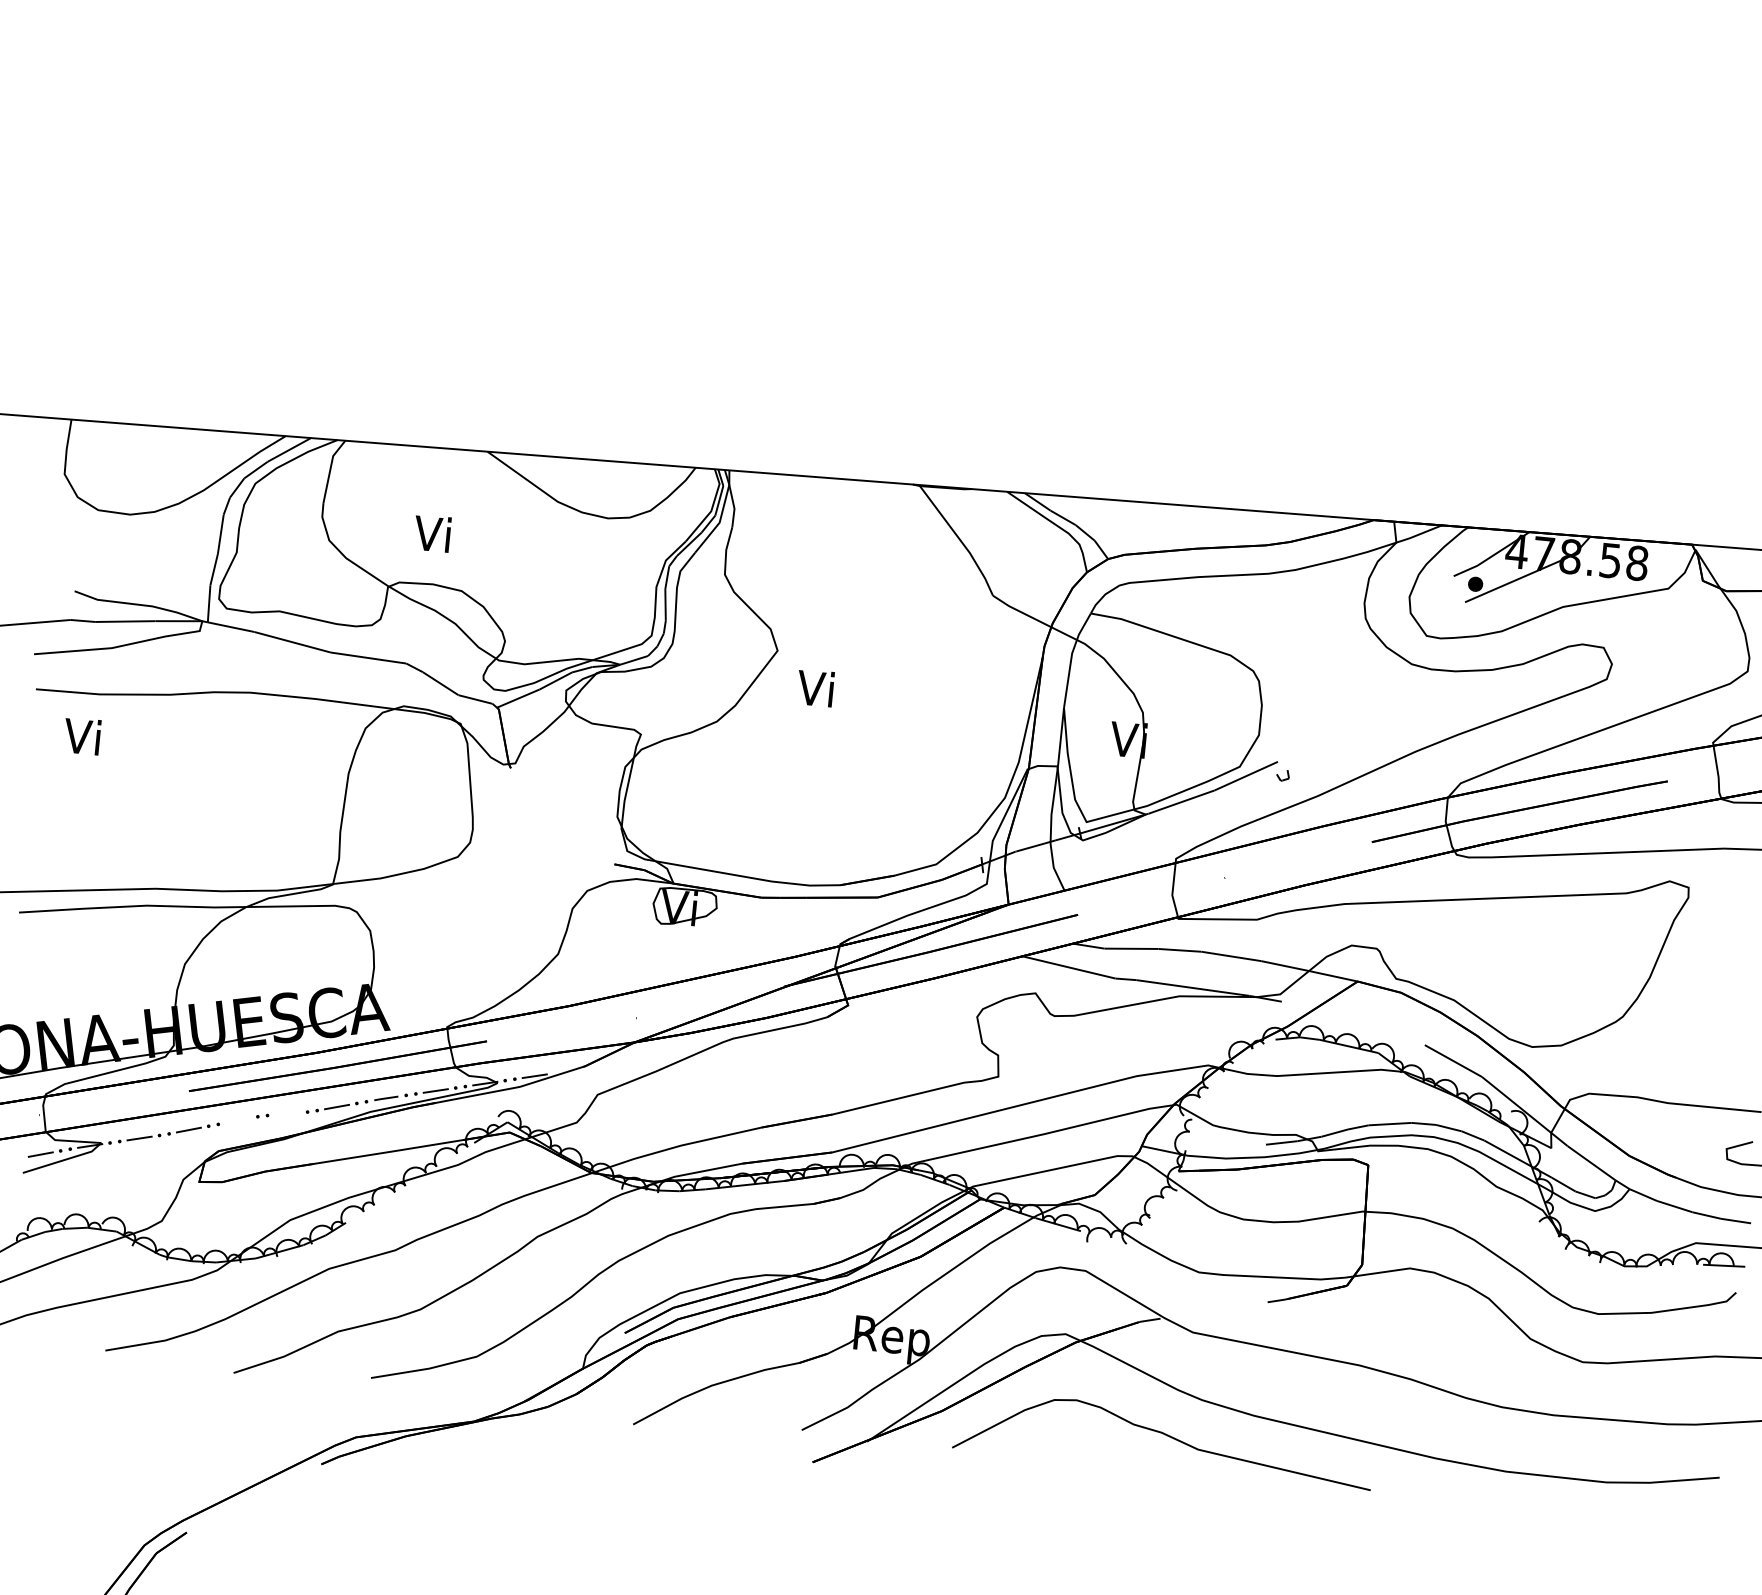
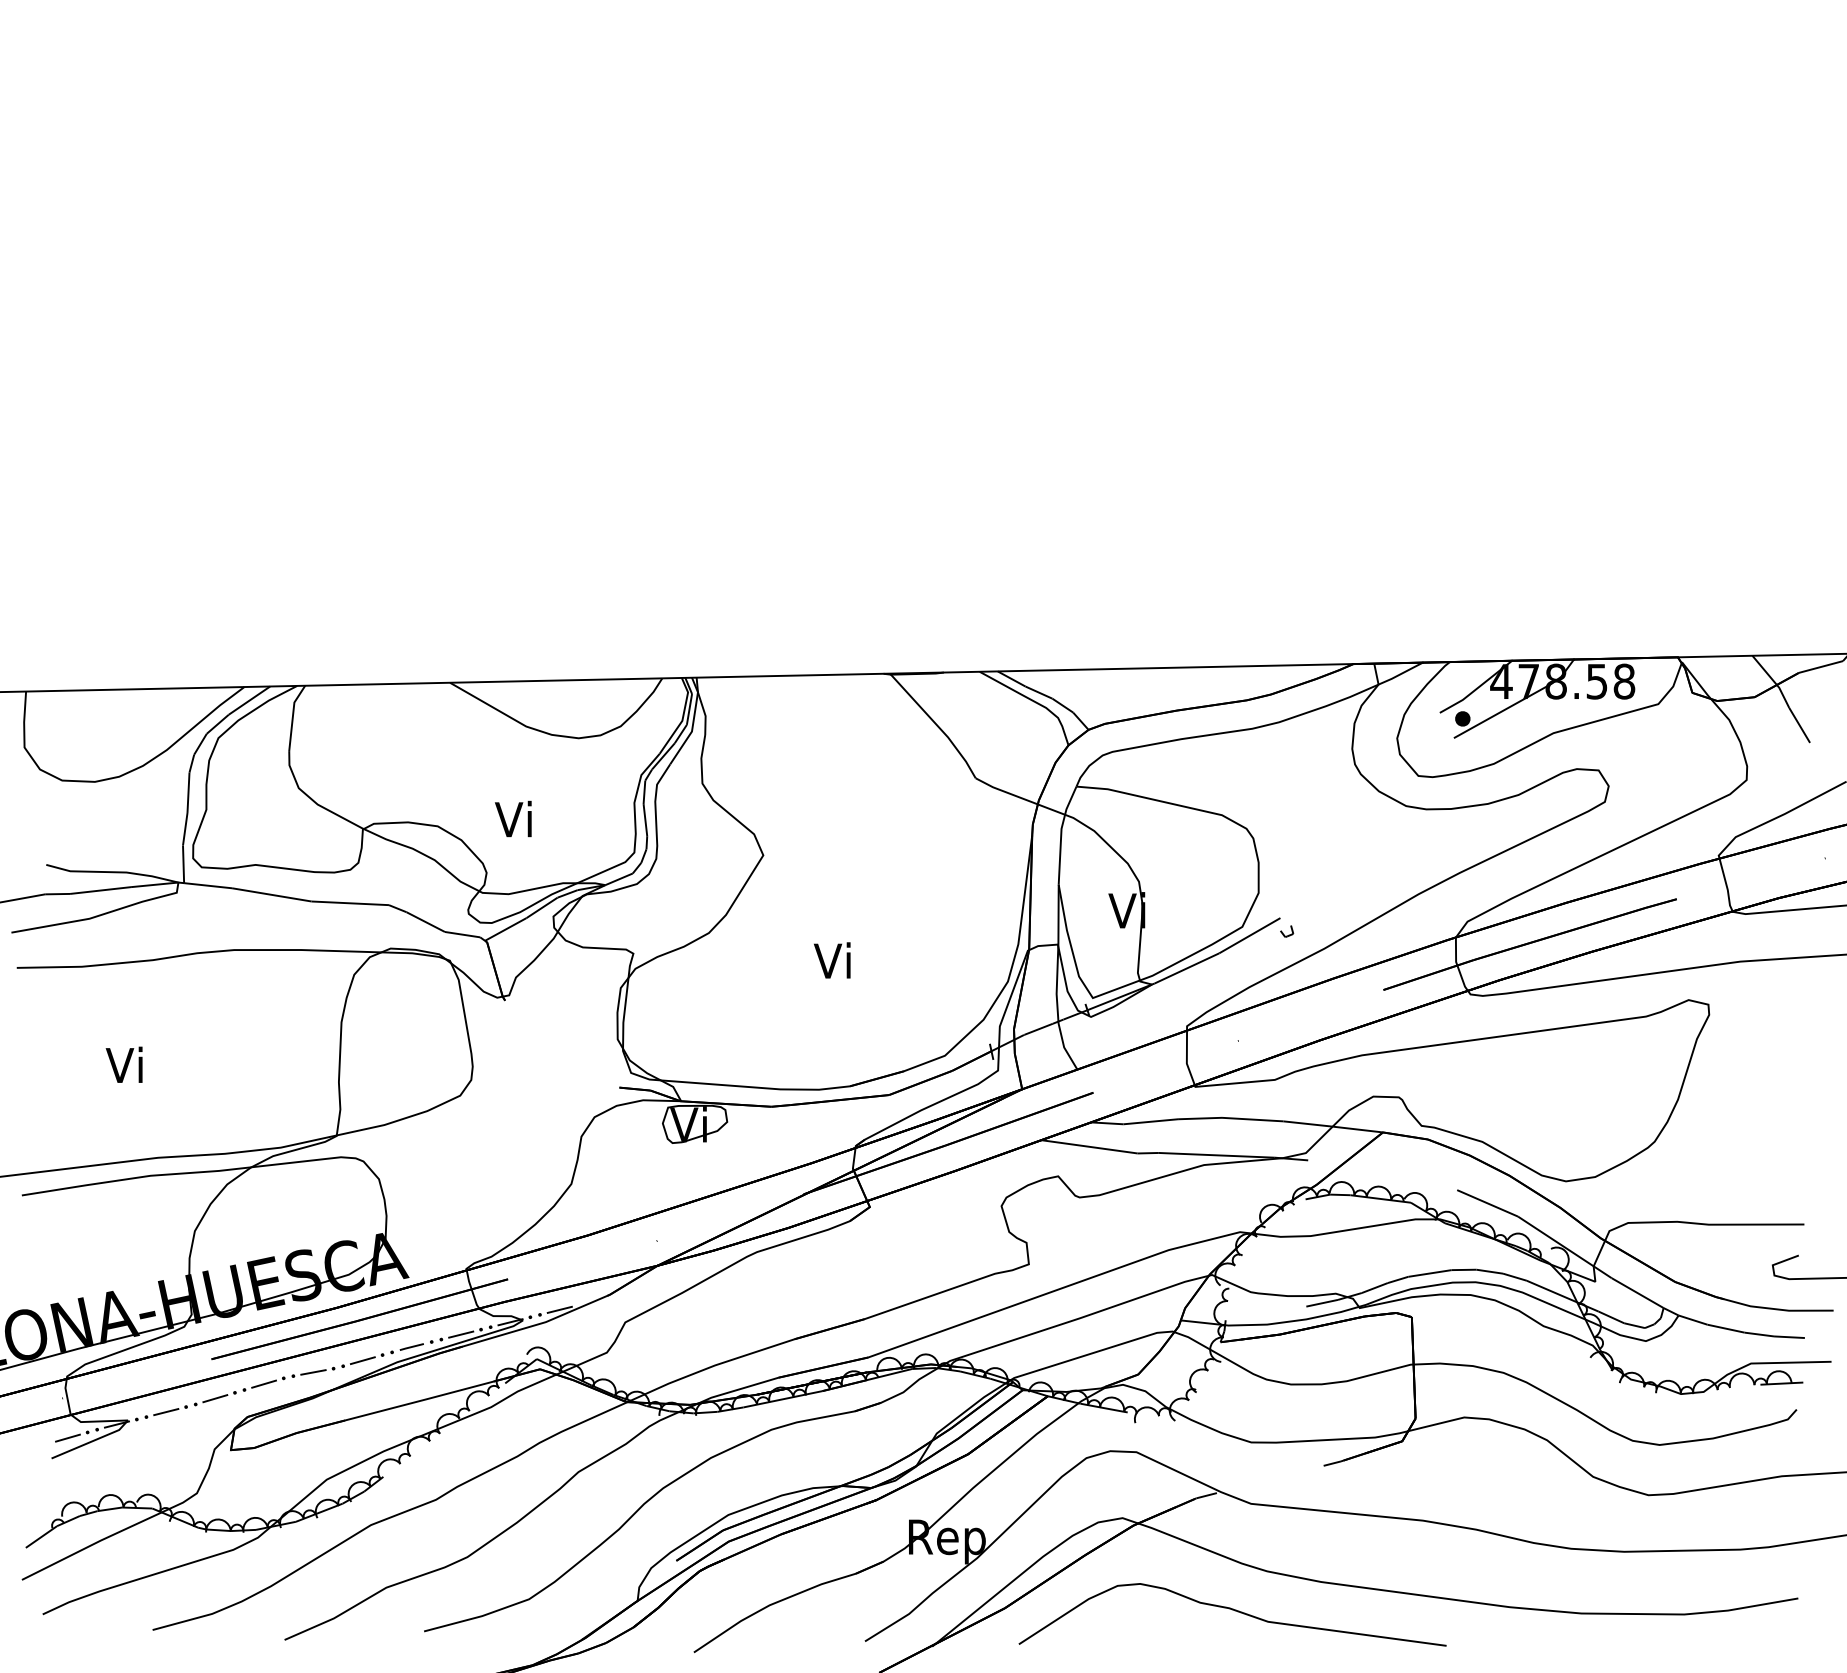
text: (432, 533) -> (513, 818), moved
text: (815, 688) -> (832, 960), moved
text: (81, 735) -> (123, 1064), moved
line: (287, 1113) -> (313, 1372), added
line: (238, 1119) -> (264, 1383), added

